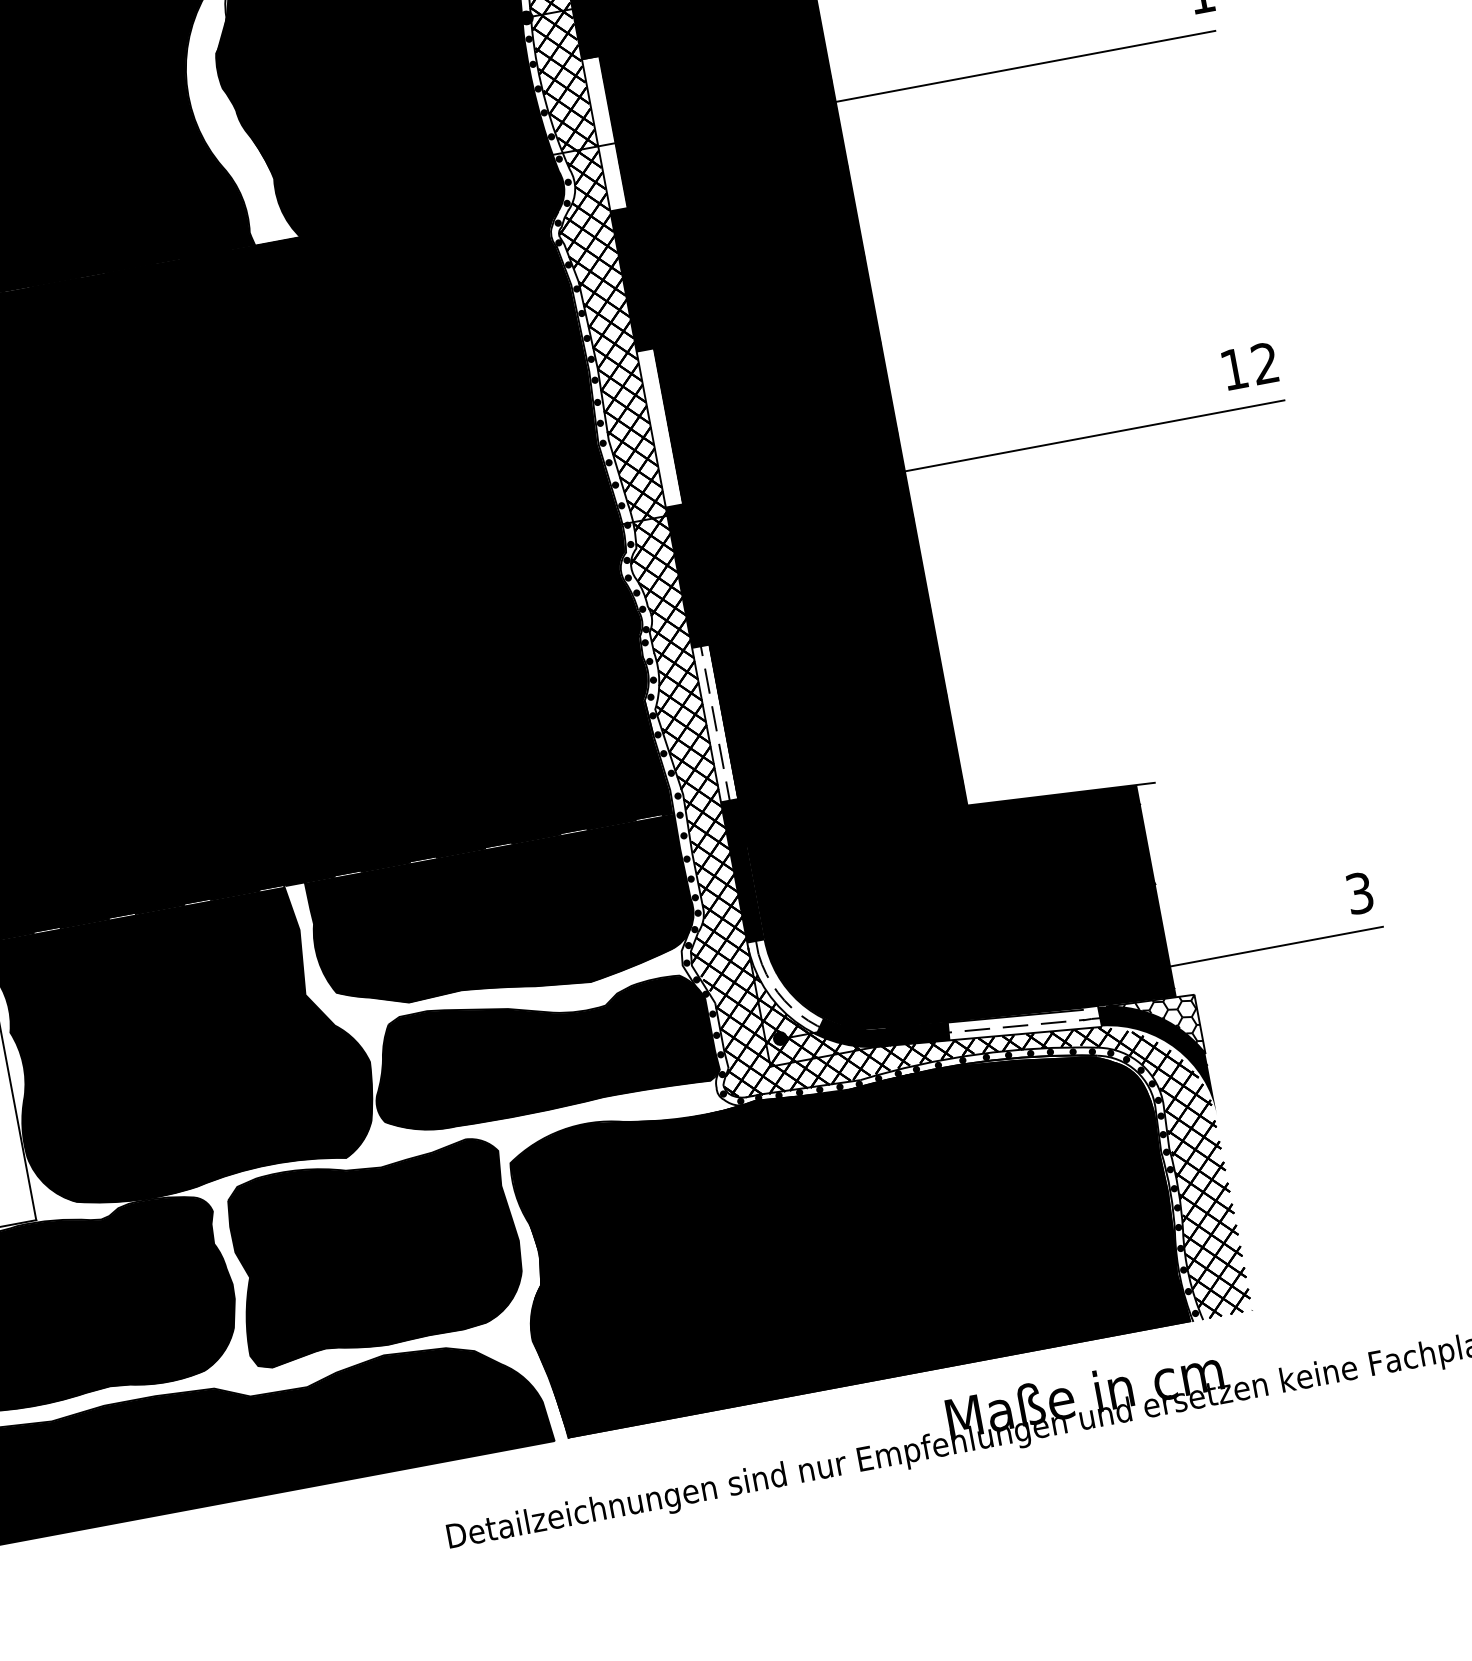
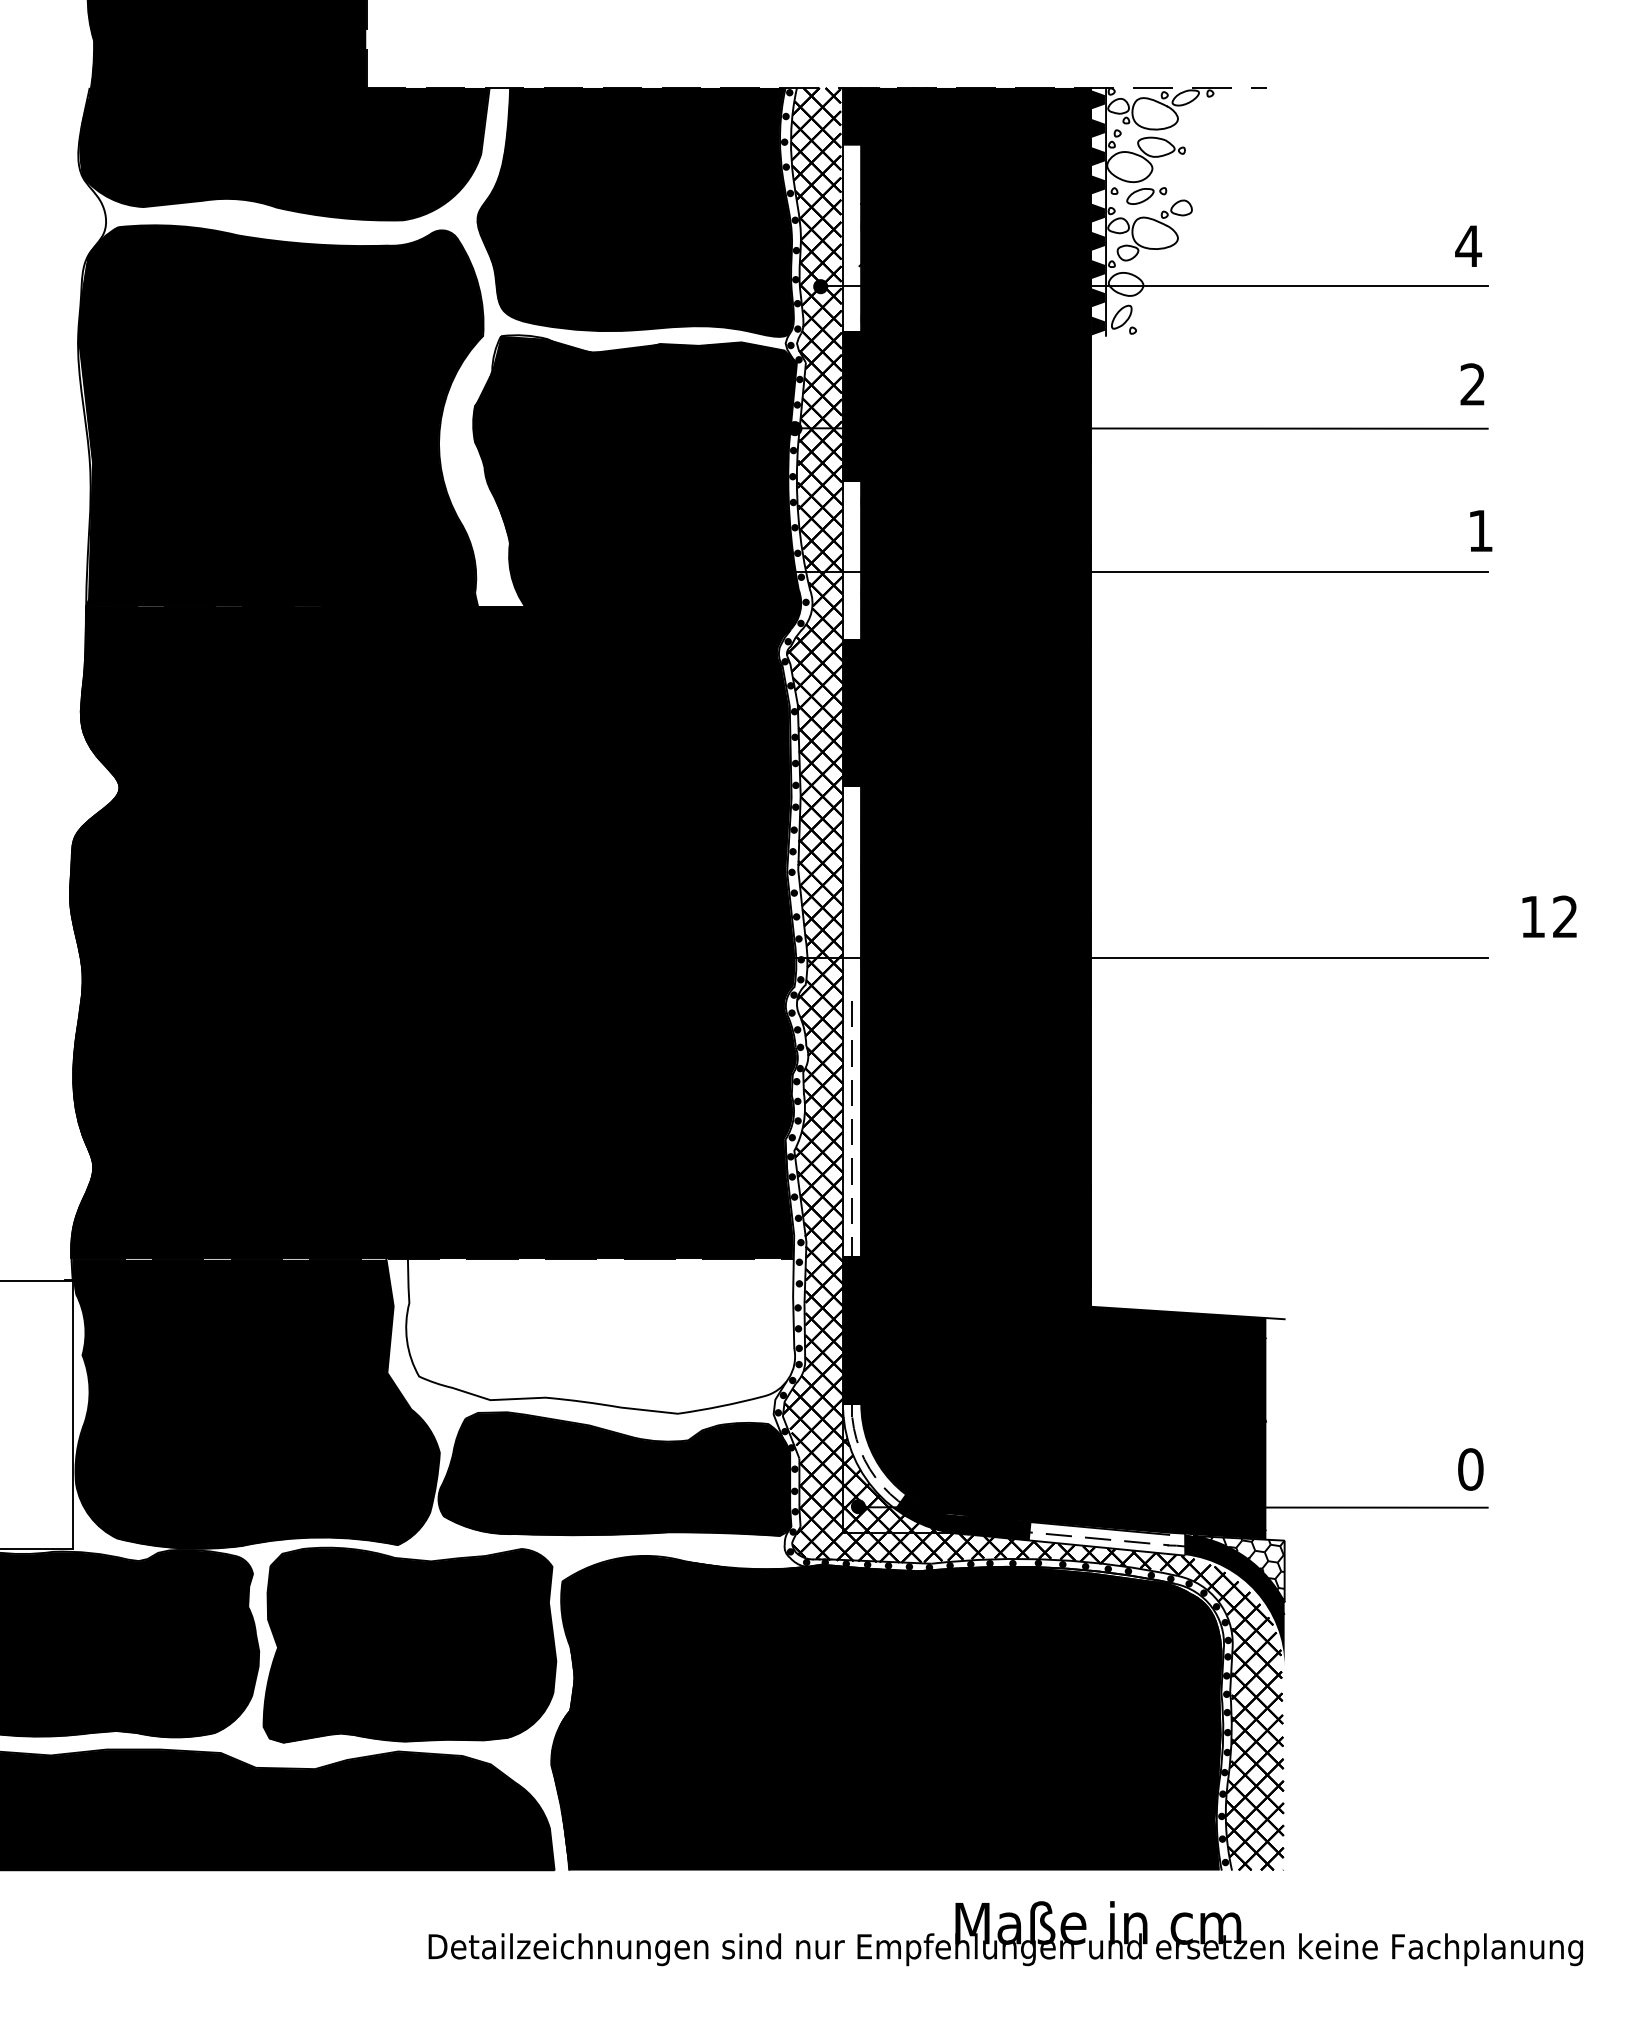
text: (1250, 365) -> (1549, 916), moved
fill: (687, 576) -> (852, 1022), removed
text: (1359, 893) -> (1470, 1469), 3 -> 0
fill: (502, 921) -> (600, 1336), removed

